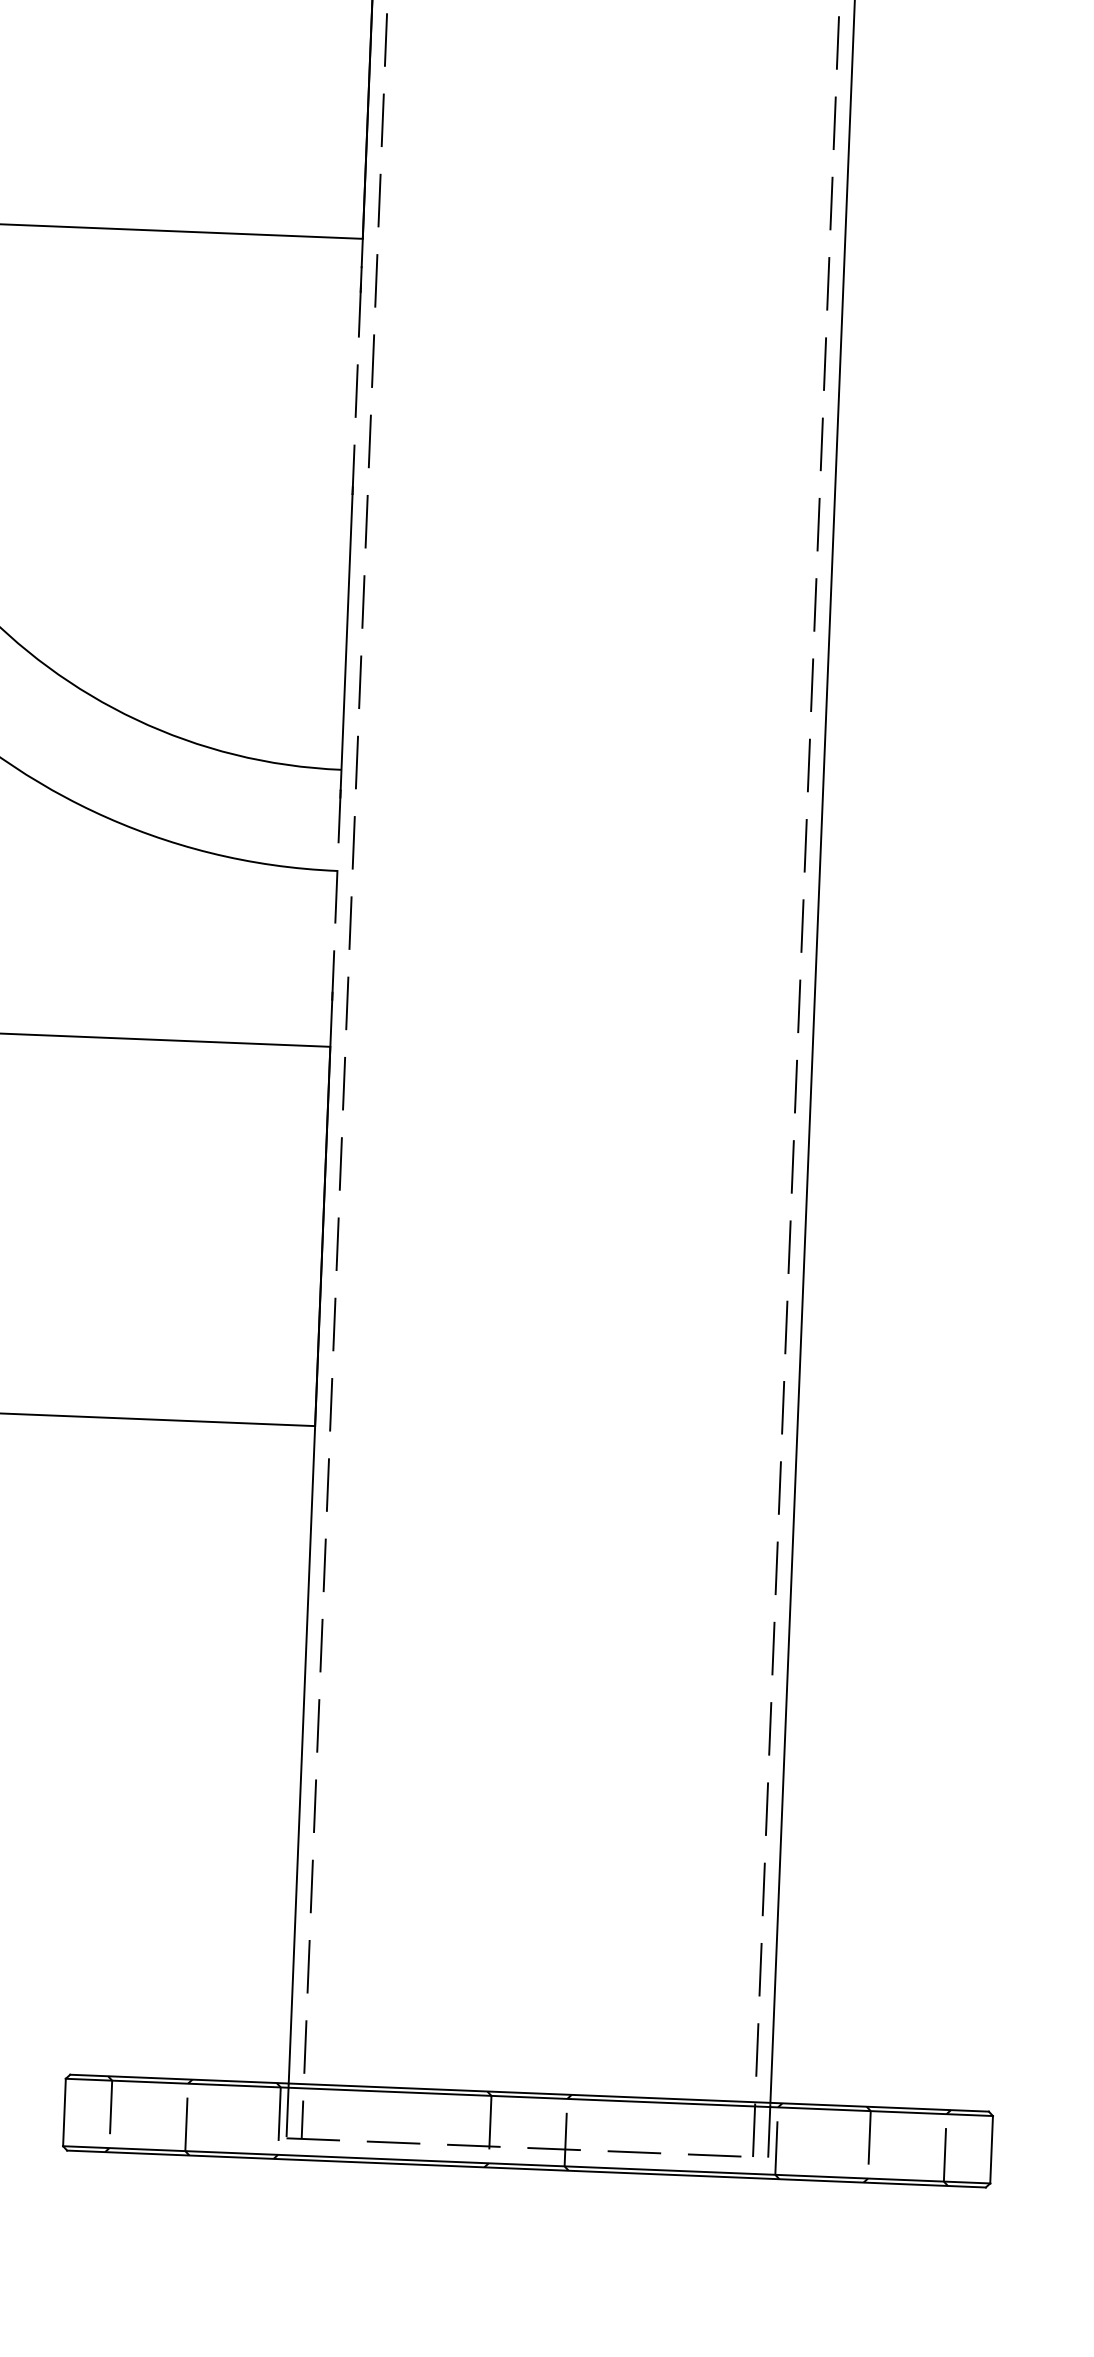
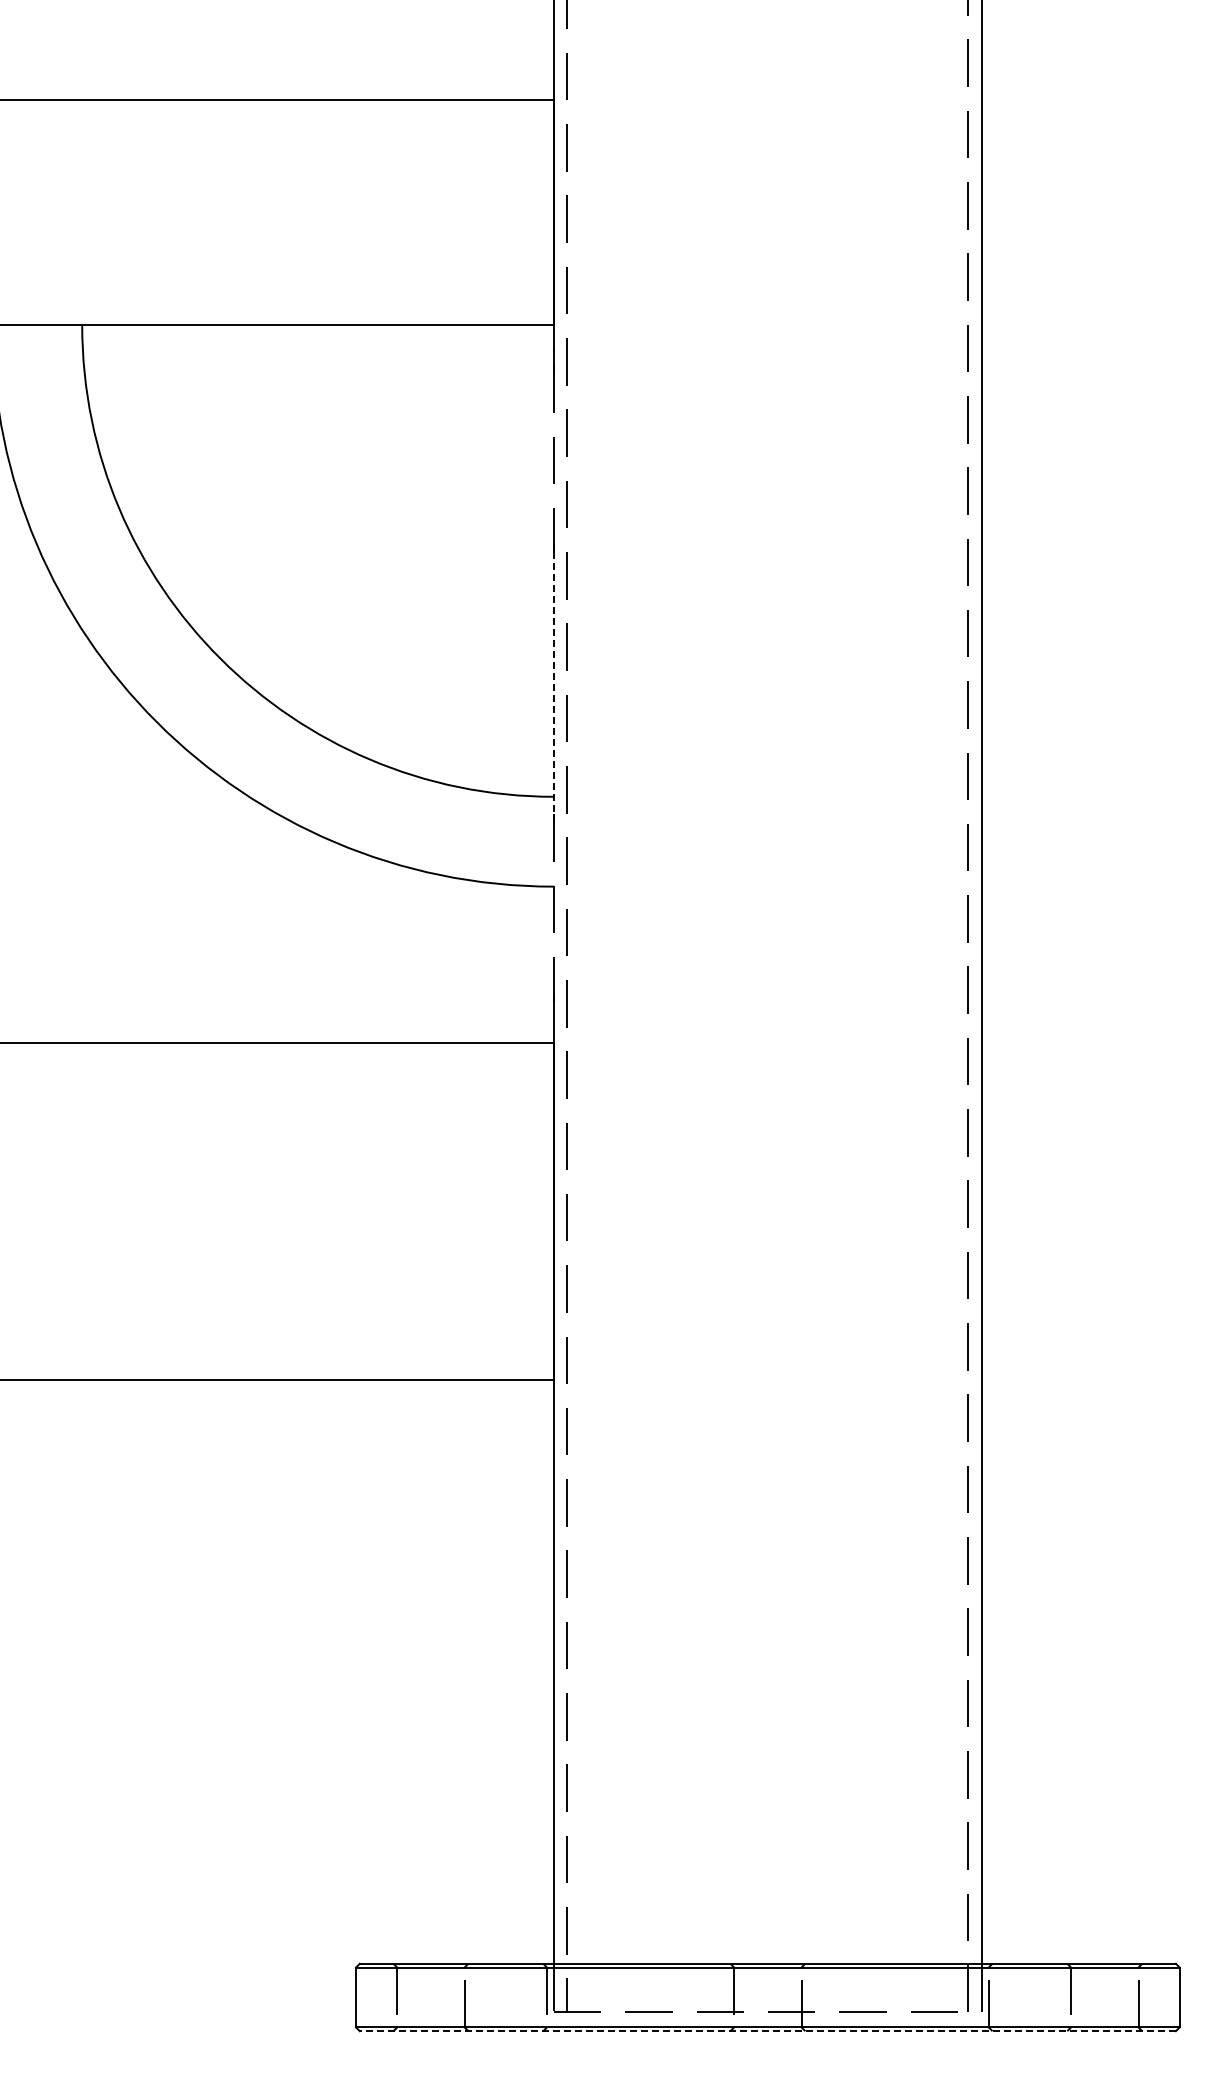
line: (346, 642) -> (553, 683), solid -> dashed
line: (526, 2169) -> (767, 2031), solid -> dashed

